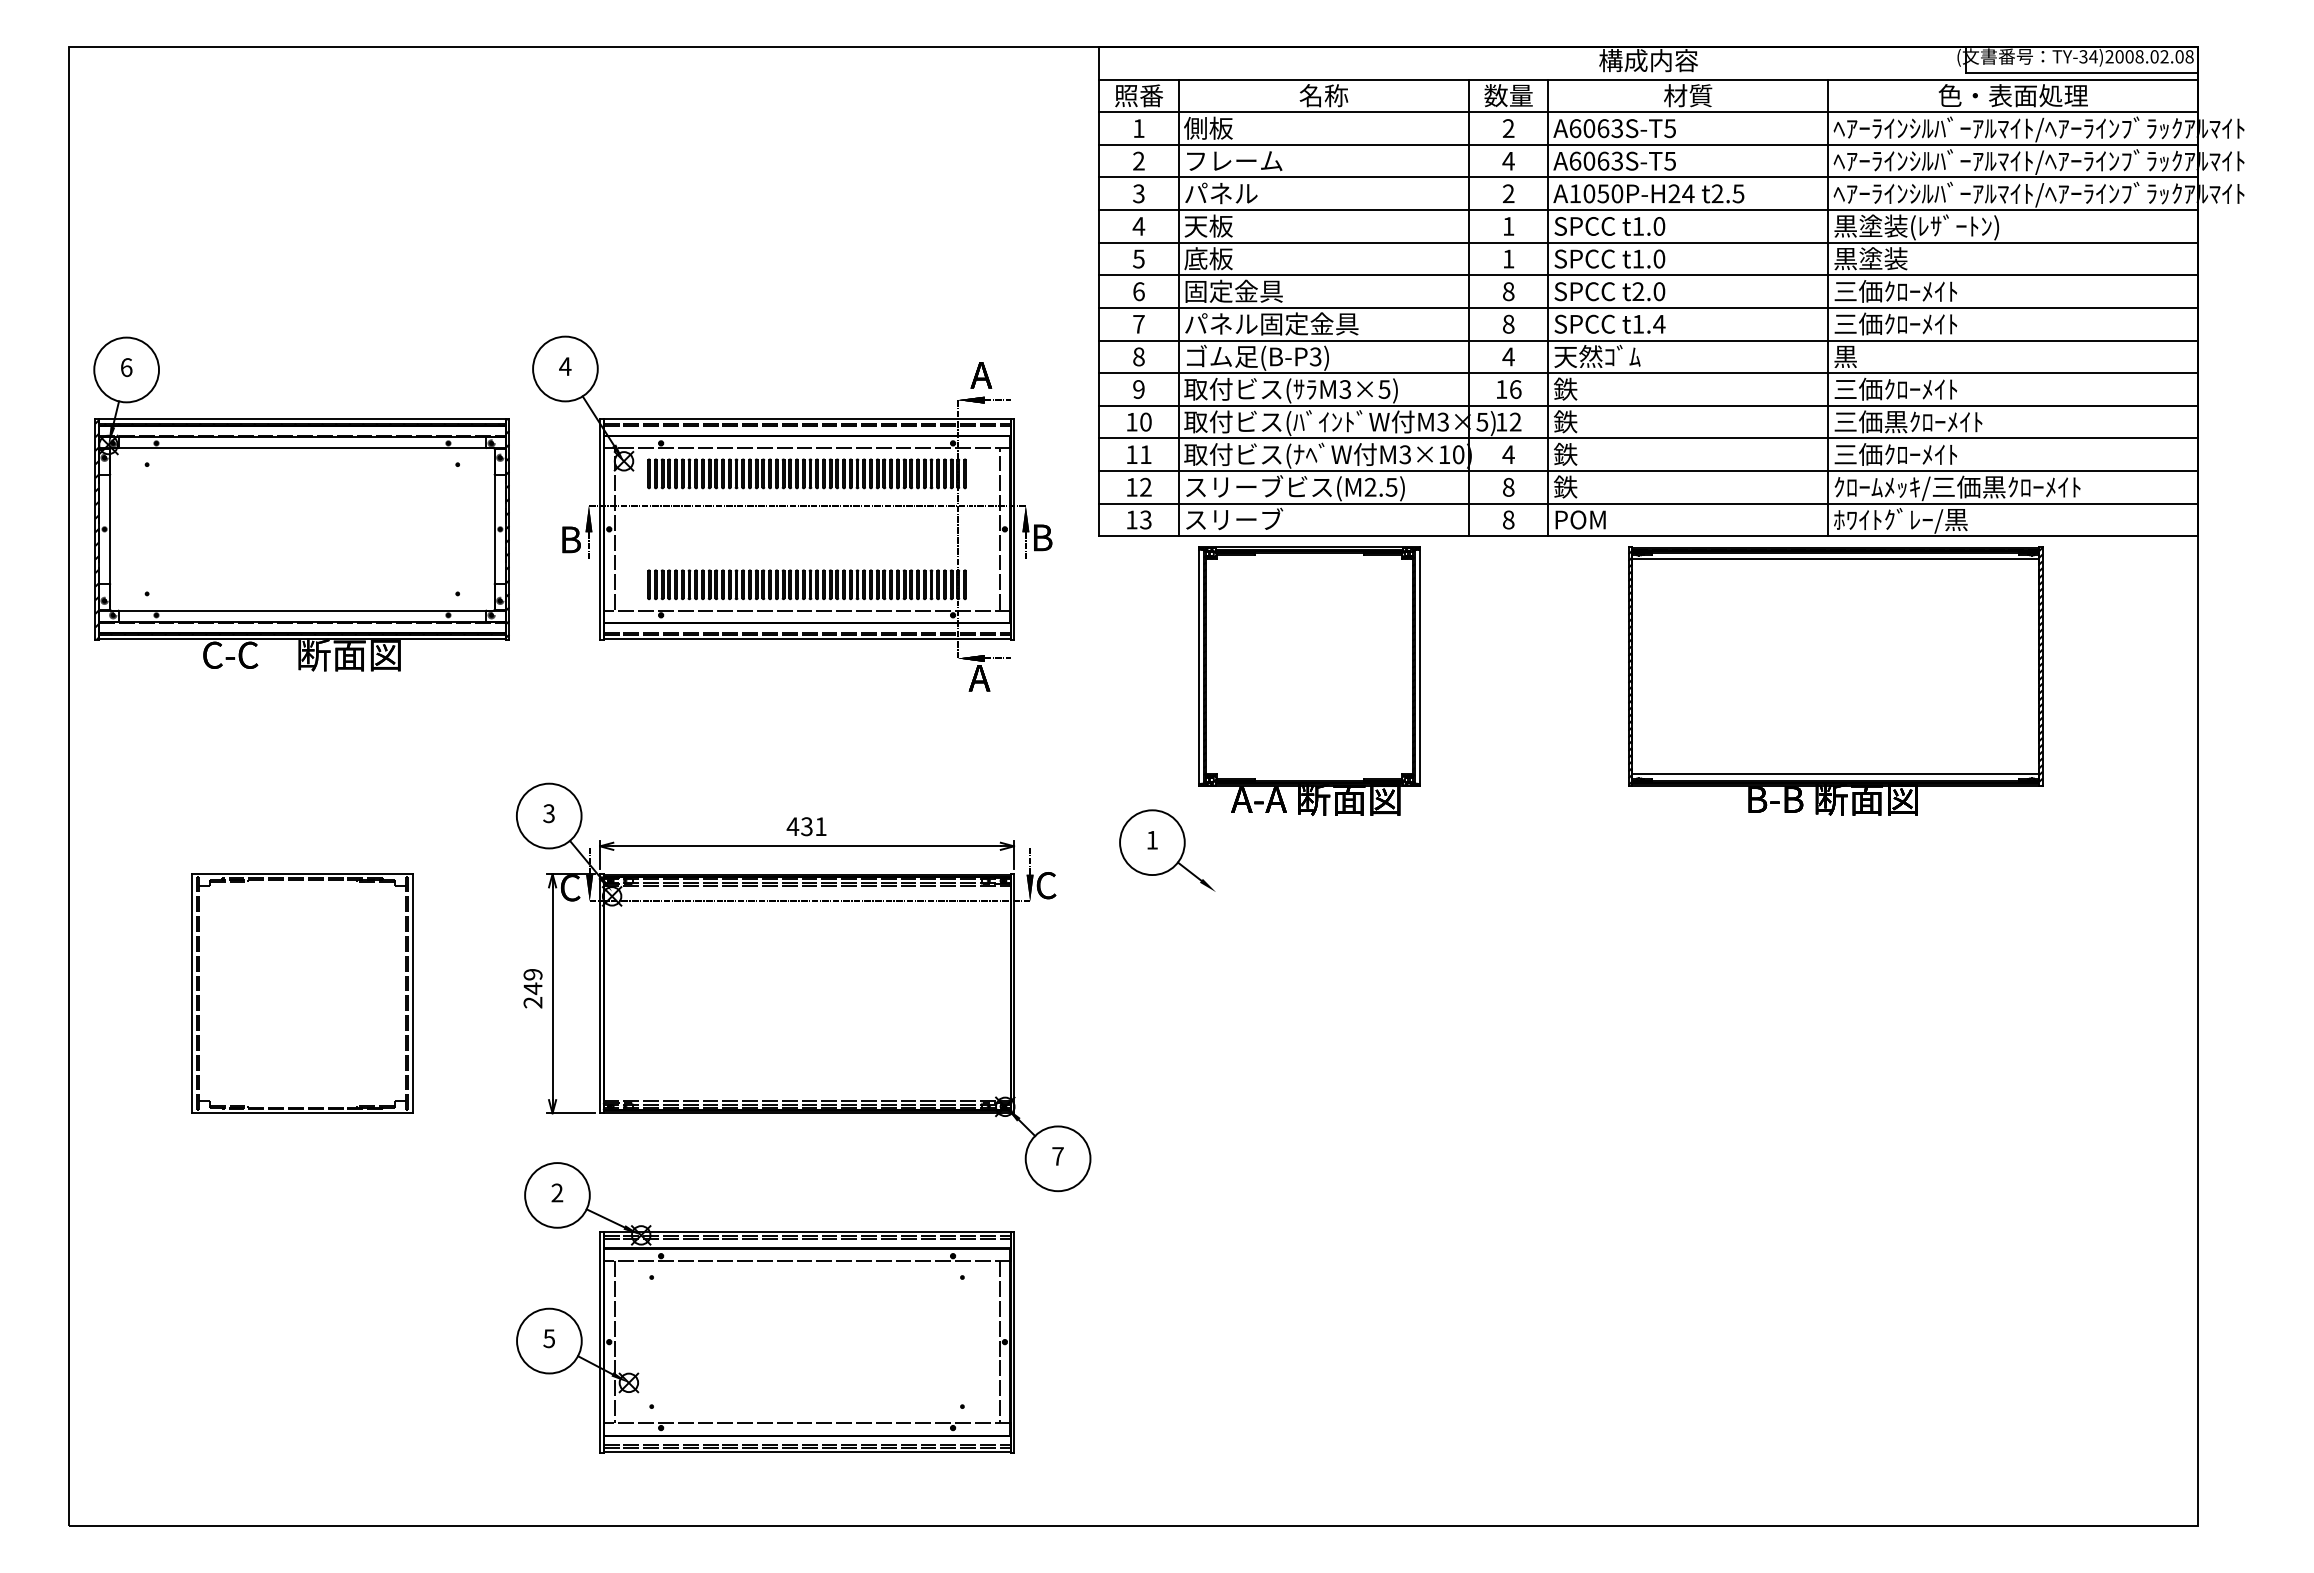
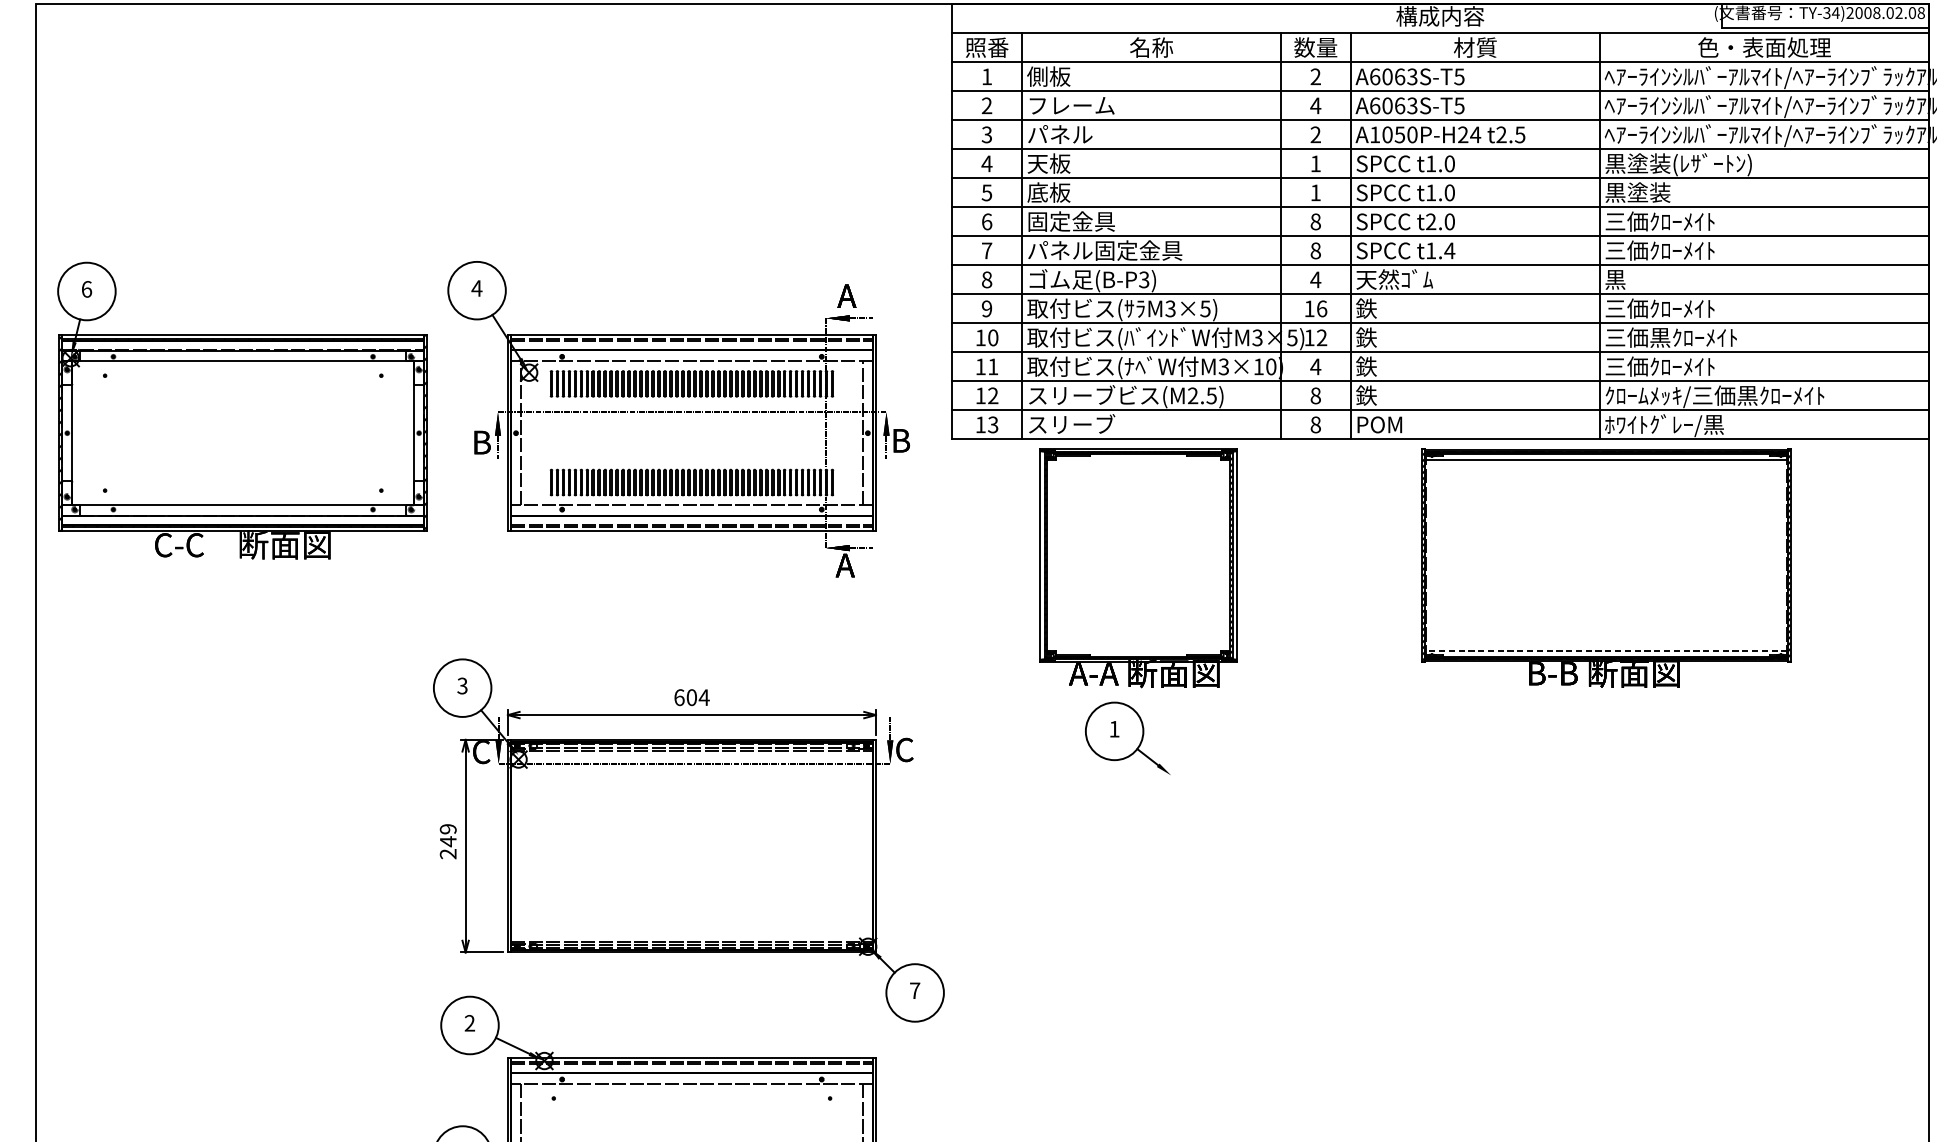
line: (1835, 774) -> (1606, 651), solid -> dashed
text: (806, 826) -> (691, 697), 431 -> 604
part: (1167, 850) -> (1128, 738), moved
part: (302, 993) -> (243, 845), removed

